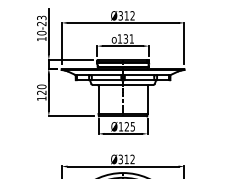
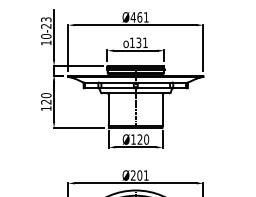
text: (126, 15) -> (139, 17), Ø312 -> Ø461
text: (132, 126) -> (146, 139), Ø125 -> Ø120
text: (126, 159) -> (139, 175), Ø312 -> Ø201

